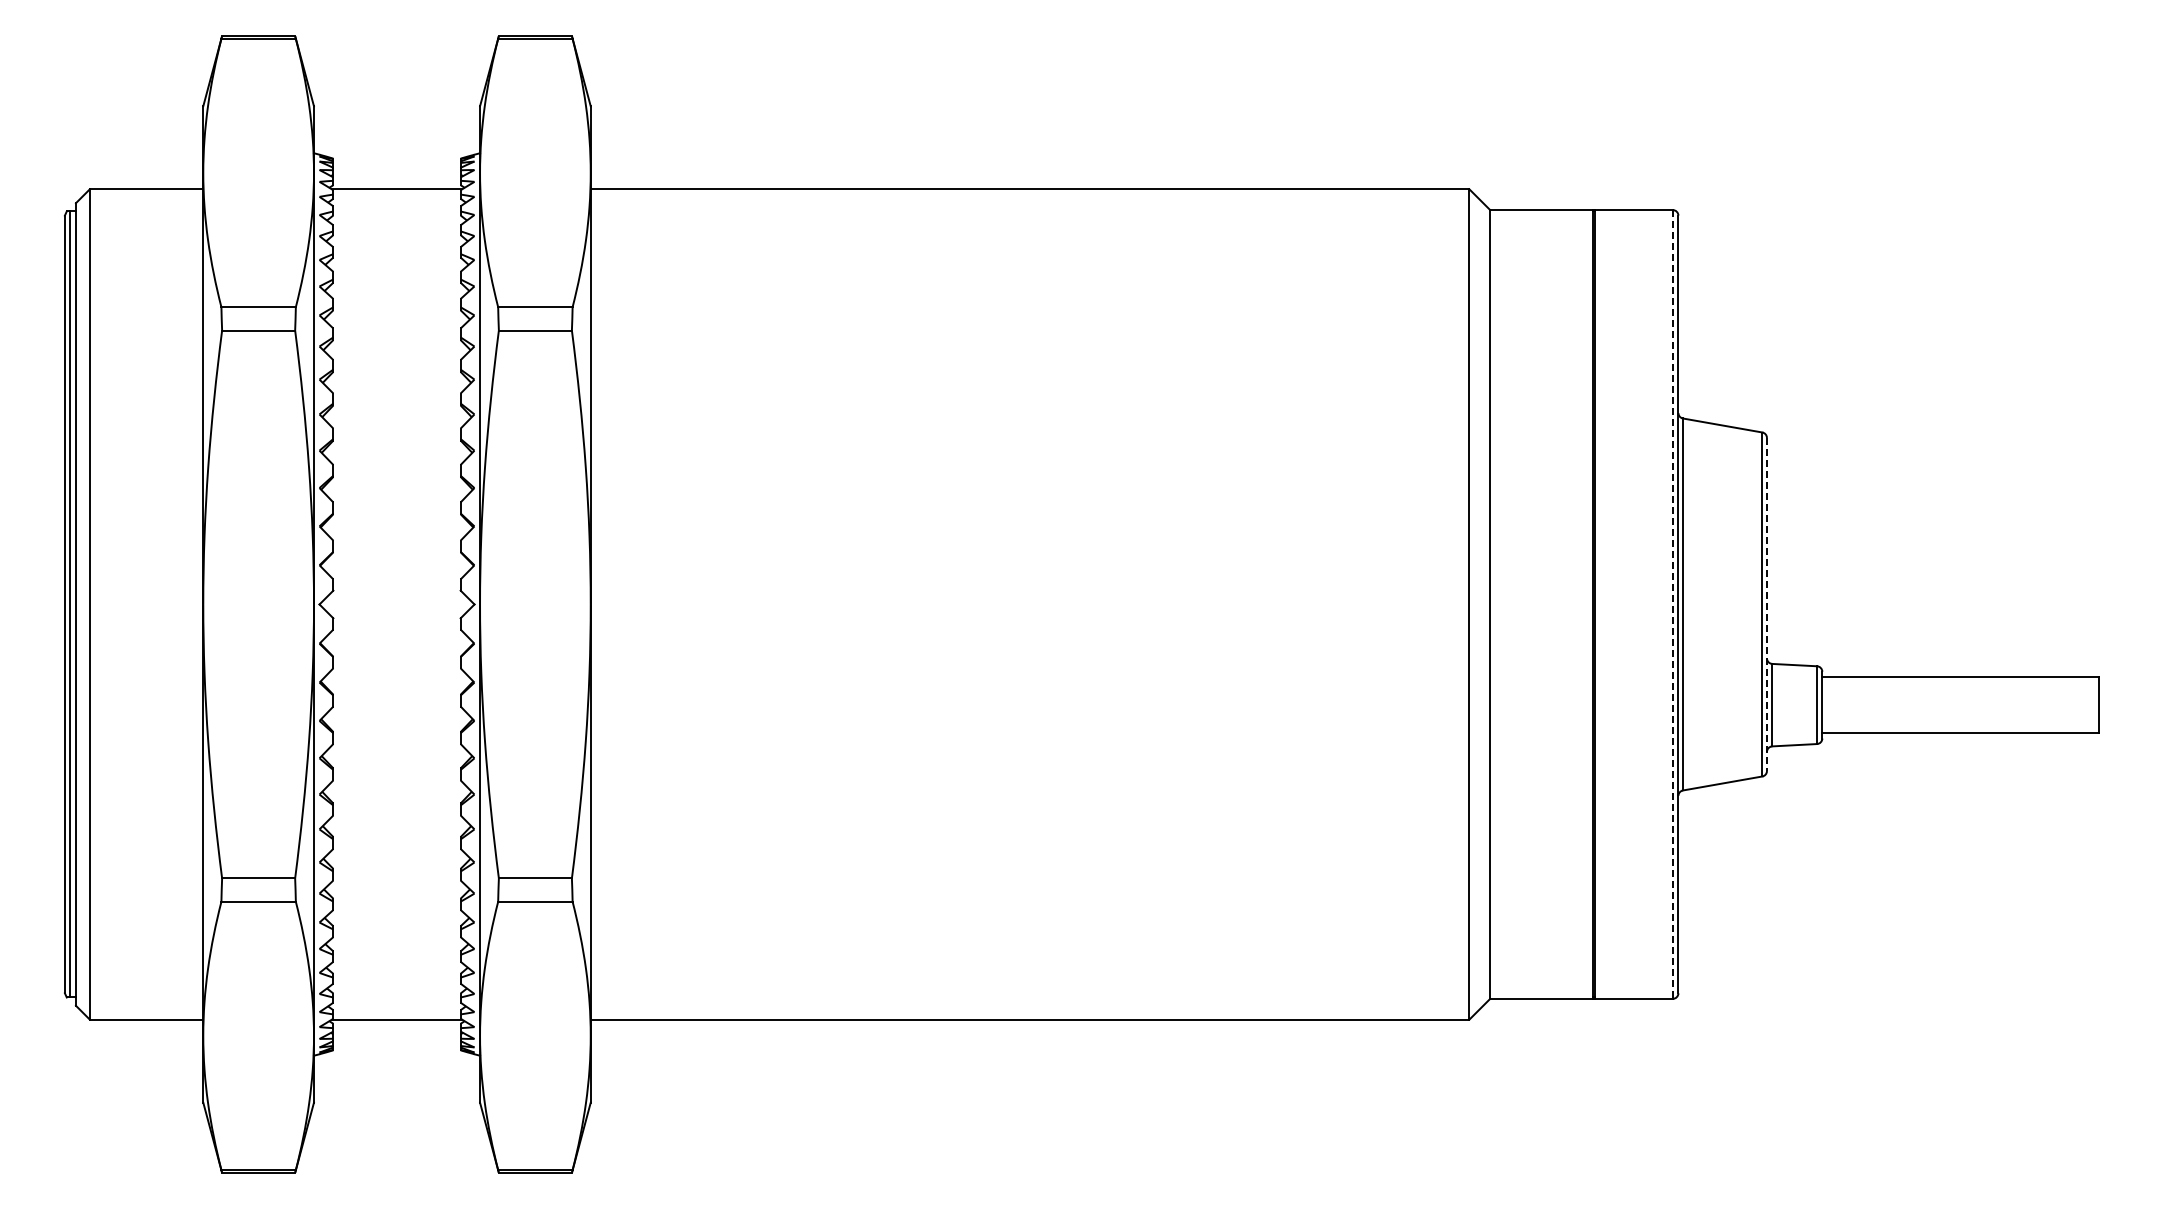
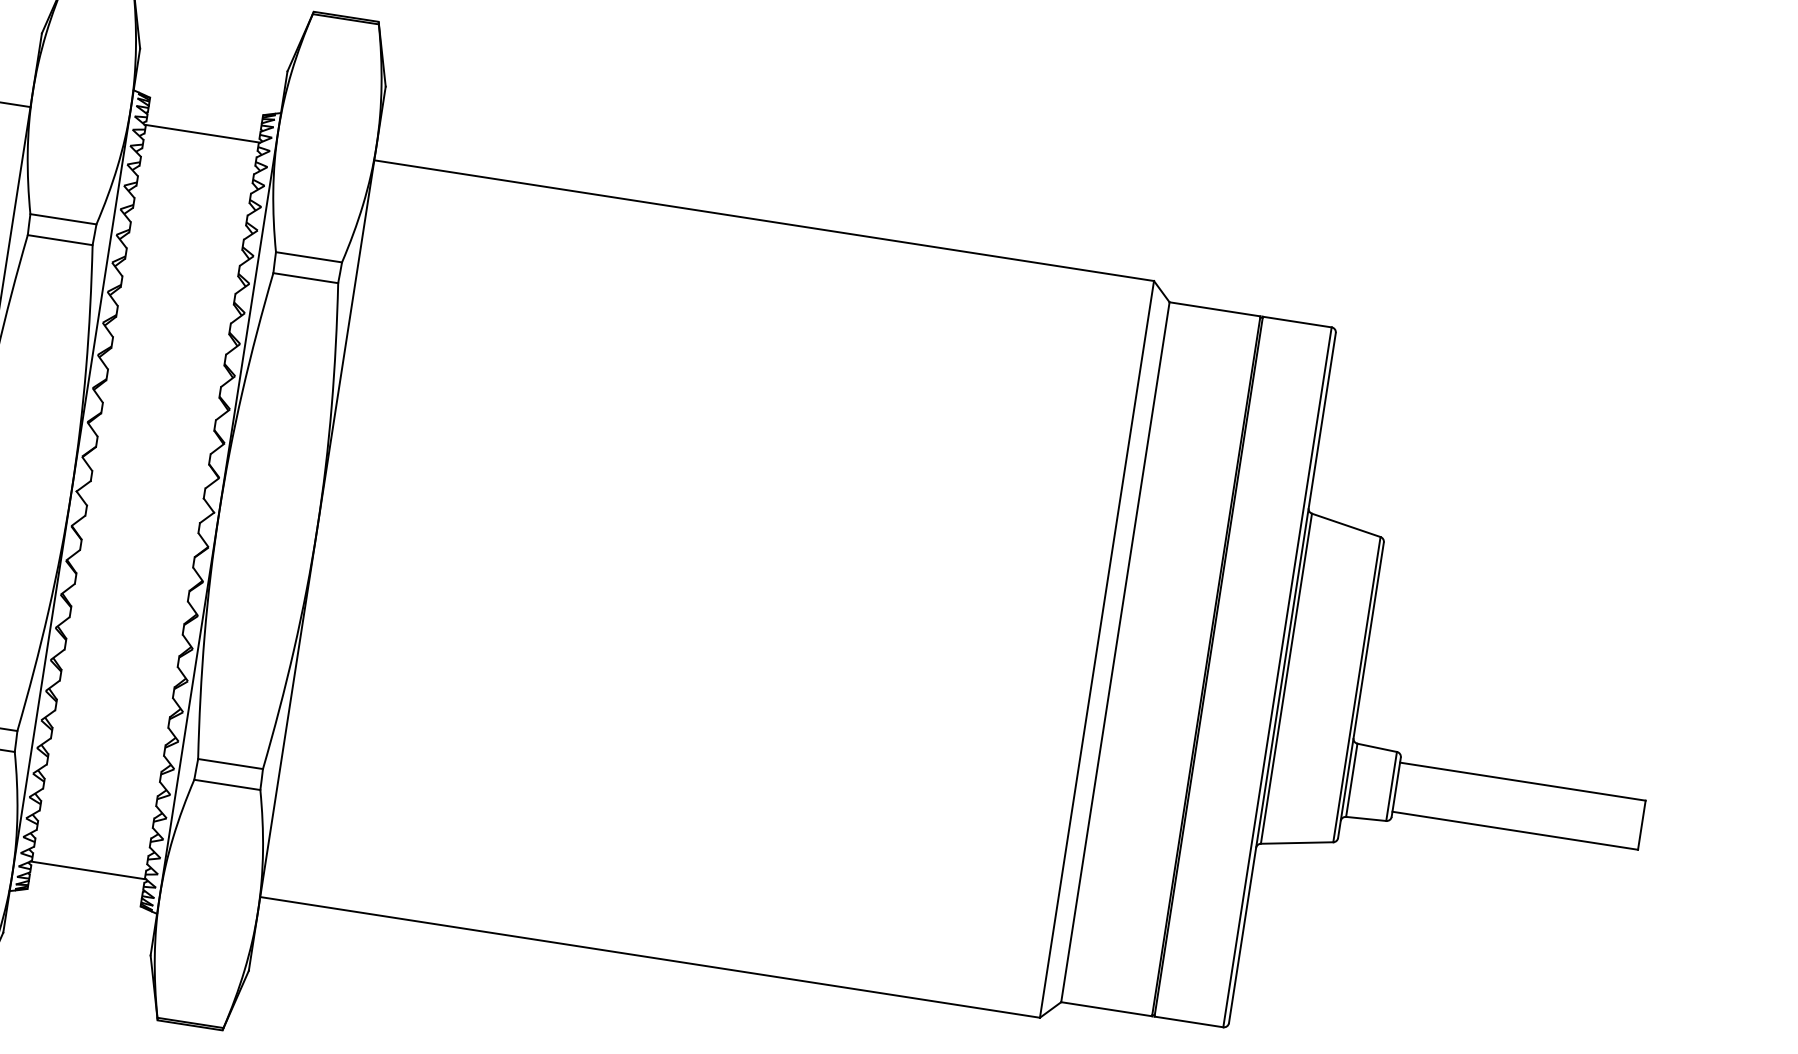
line: (1672, 604) -> (1277, 677), dashed -> solid
line: (1766, 604) -> (1360, 690), dashed -> solid

